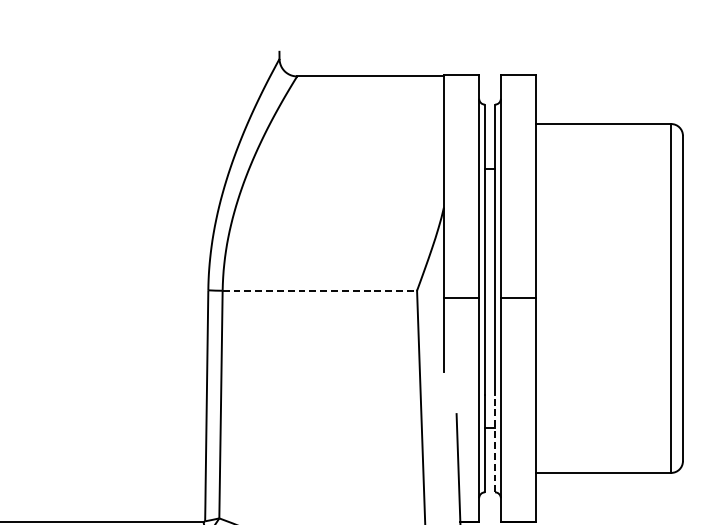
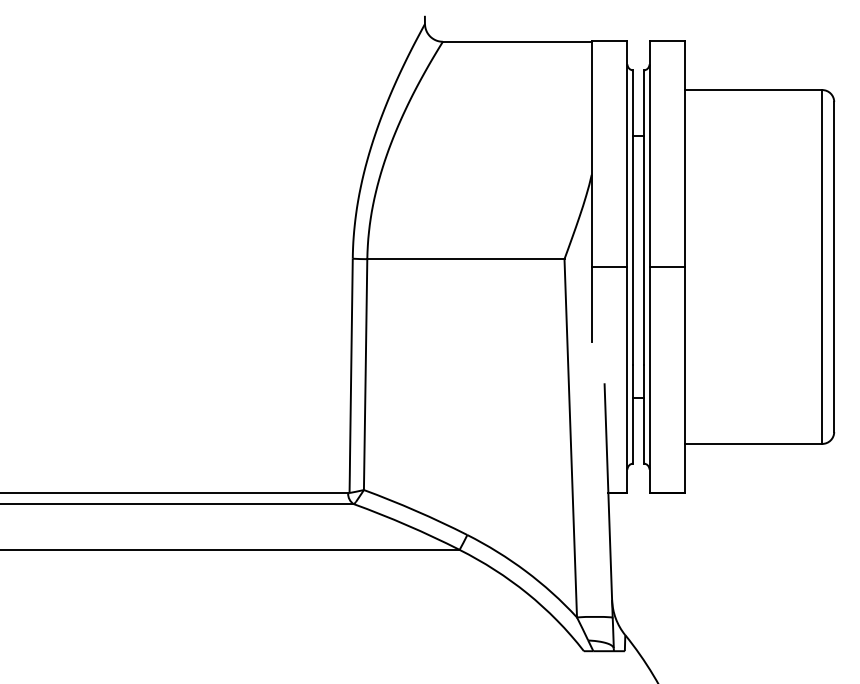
line: (319, 291) -> (465, 259), dashed -> solid
line: (494, 442) -> (643, 413), dashed -> solid

